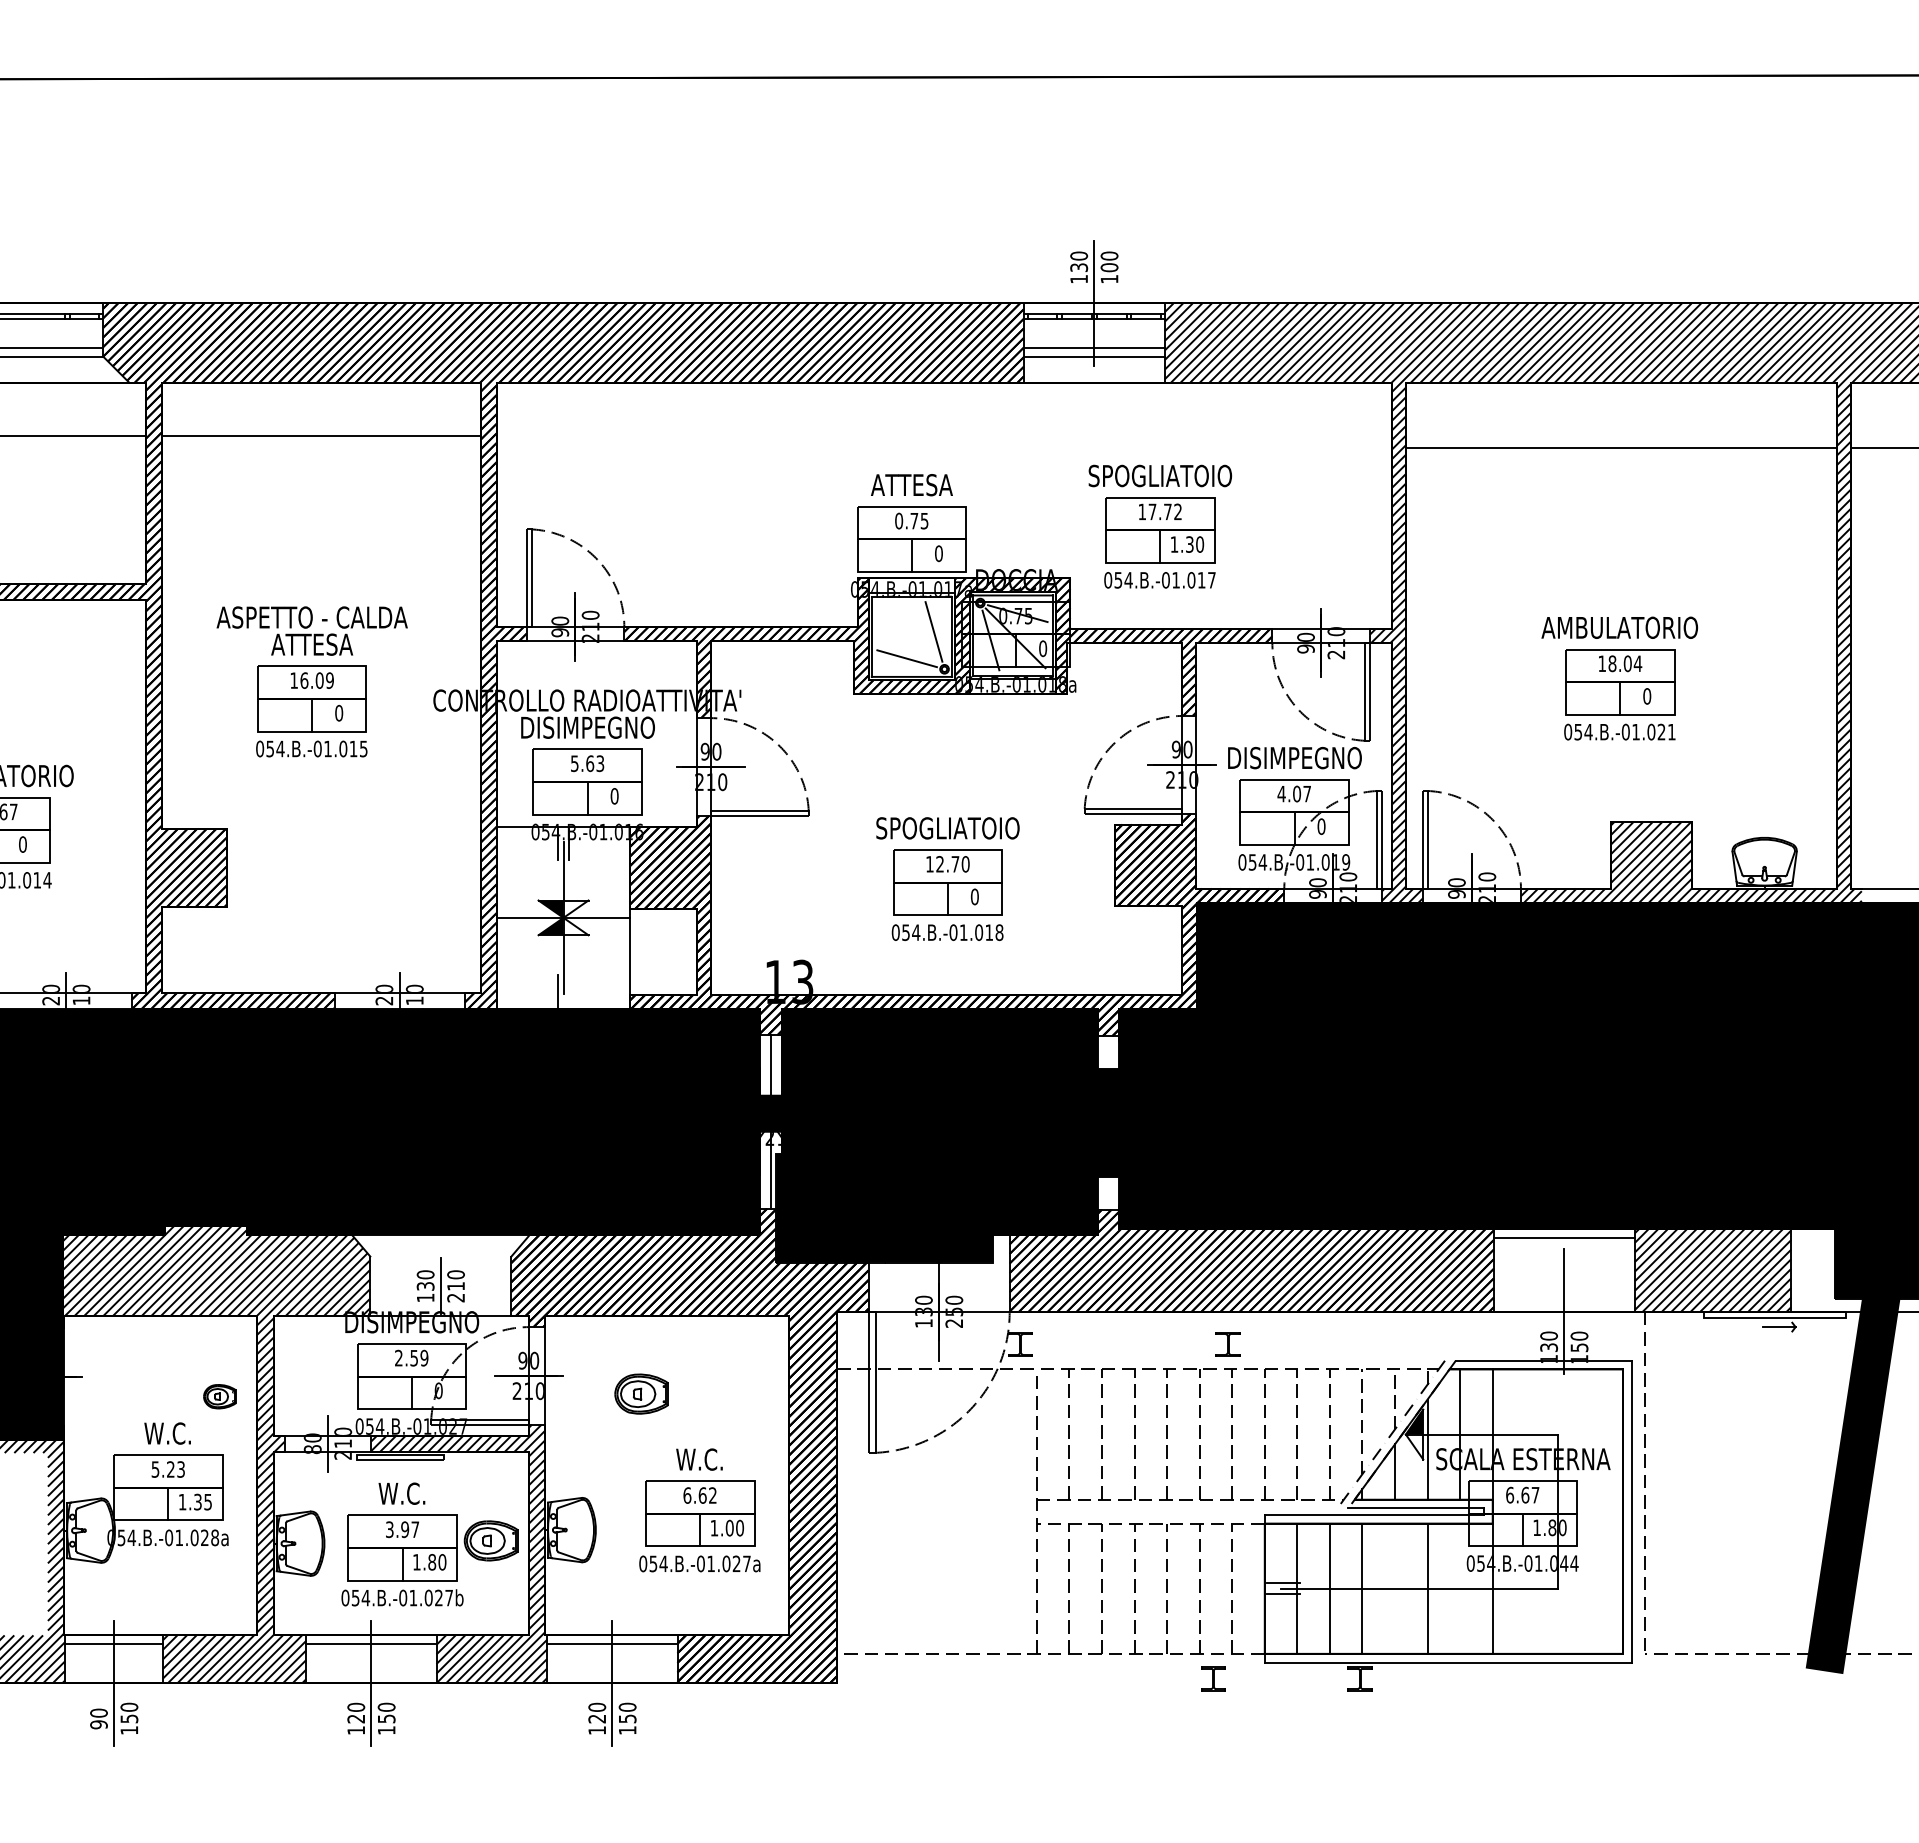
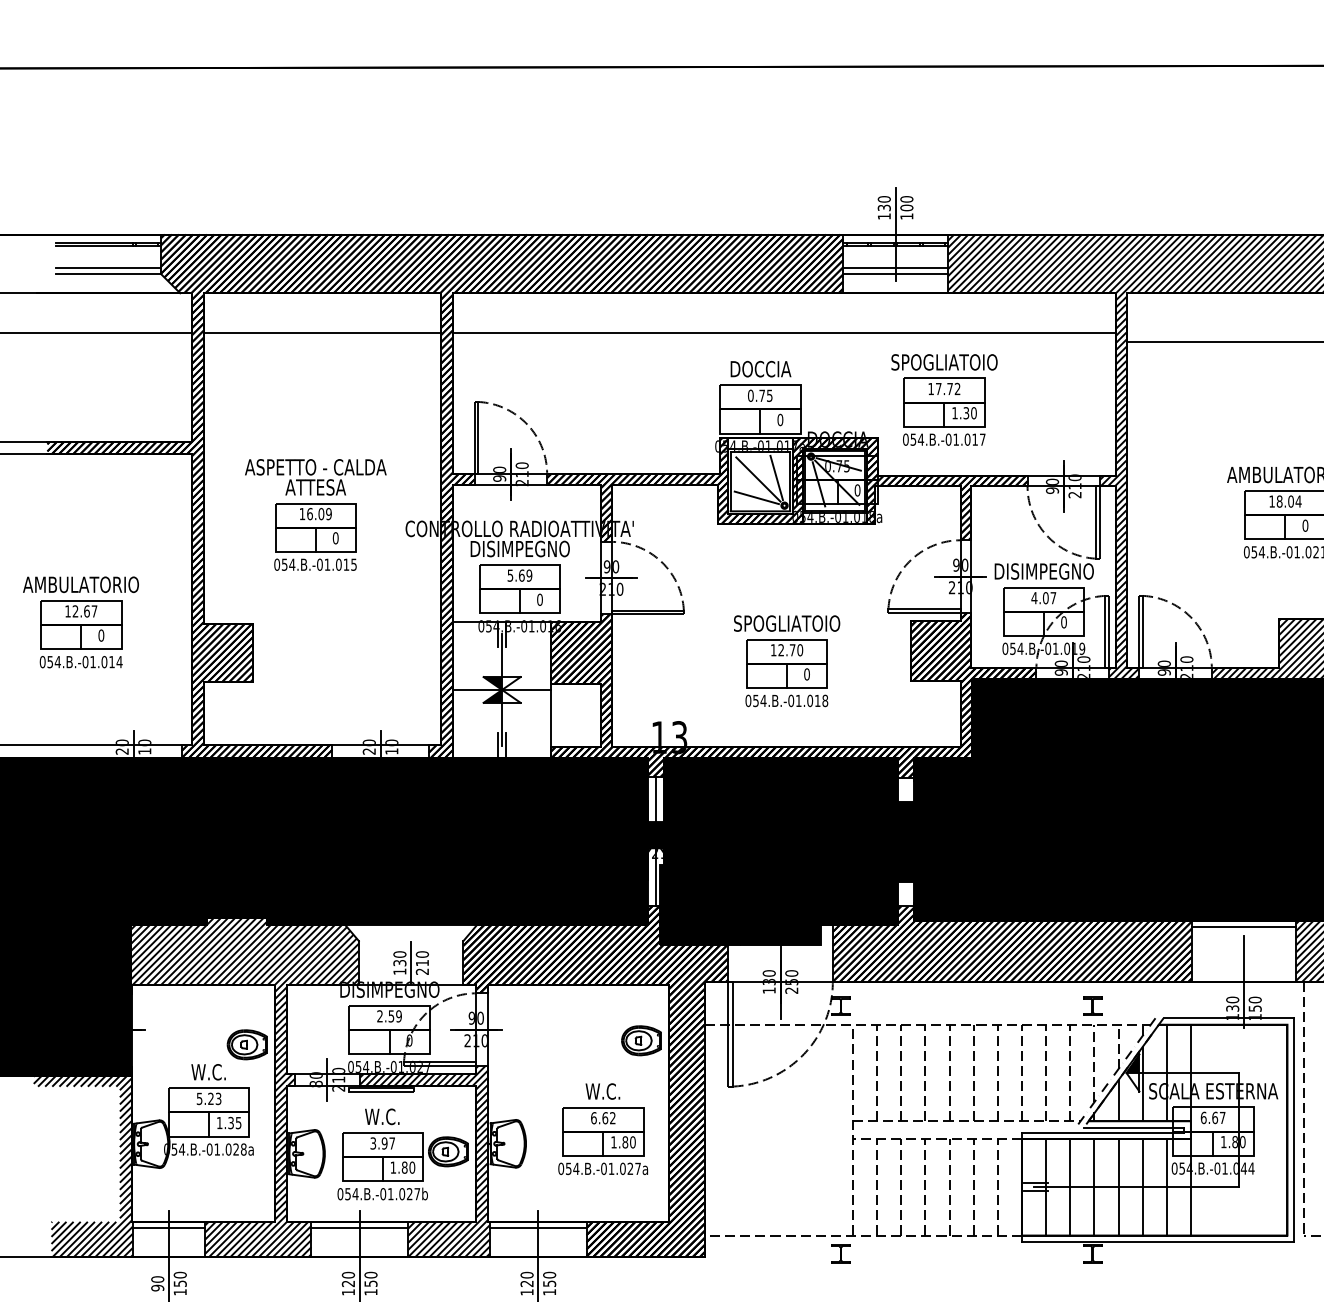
line: (944, 435) -> (784, 332), added
text: (912, 485) -> (760, 369), ATTESA -> DOCCIA
line: (909, 633) -> (758, 479), added
text: (600, 763) -> (529, 575), 5.63 -> 5.69
line: (568, 991) -> (505, 744), added
part: (1227, 1344) -> (1092, 1006), moved
part: (641, 1393) -> (641, 1040), moved
part: (219, 1396) -> (247, 1044), size x1.67
text: (729, 1528) -> (625, 1142), 1.00 -> 1.80
line: (1395, 1588) -> (1118, 1187), added
line: (1460, 1588) -> (1167, 1187), added
part: (1213, 1678) -> (840, 1253), moved

